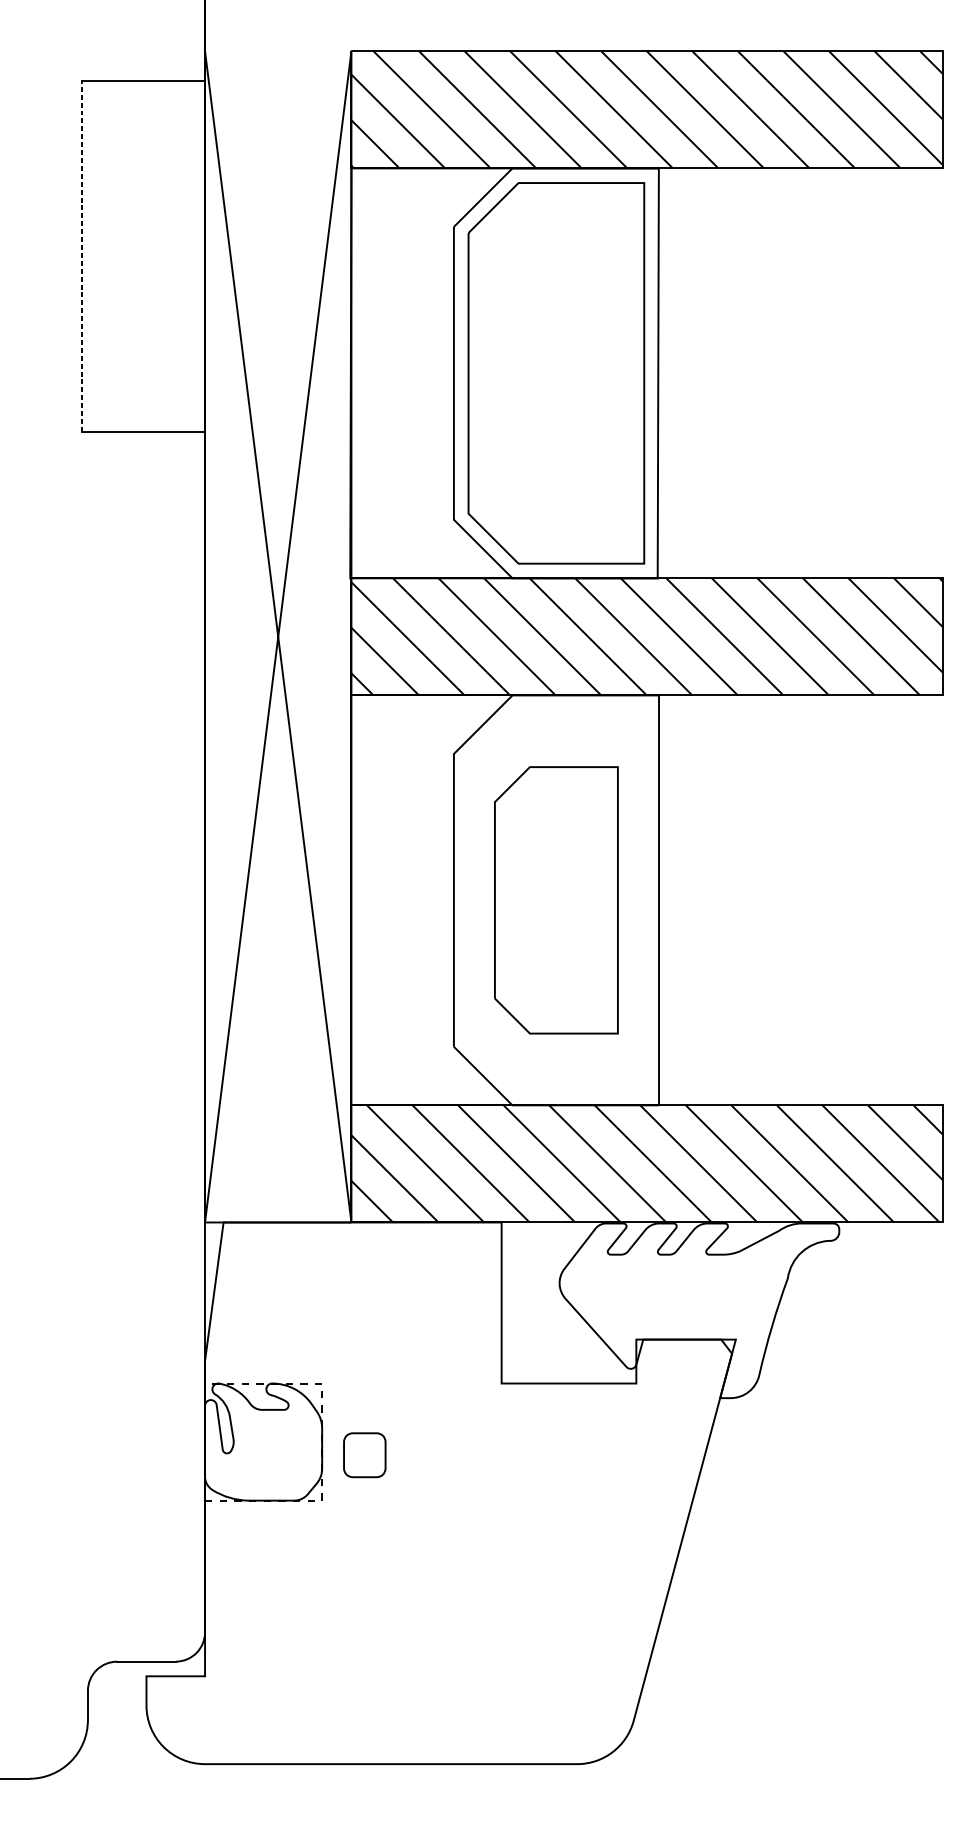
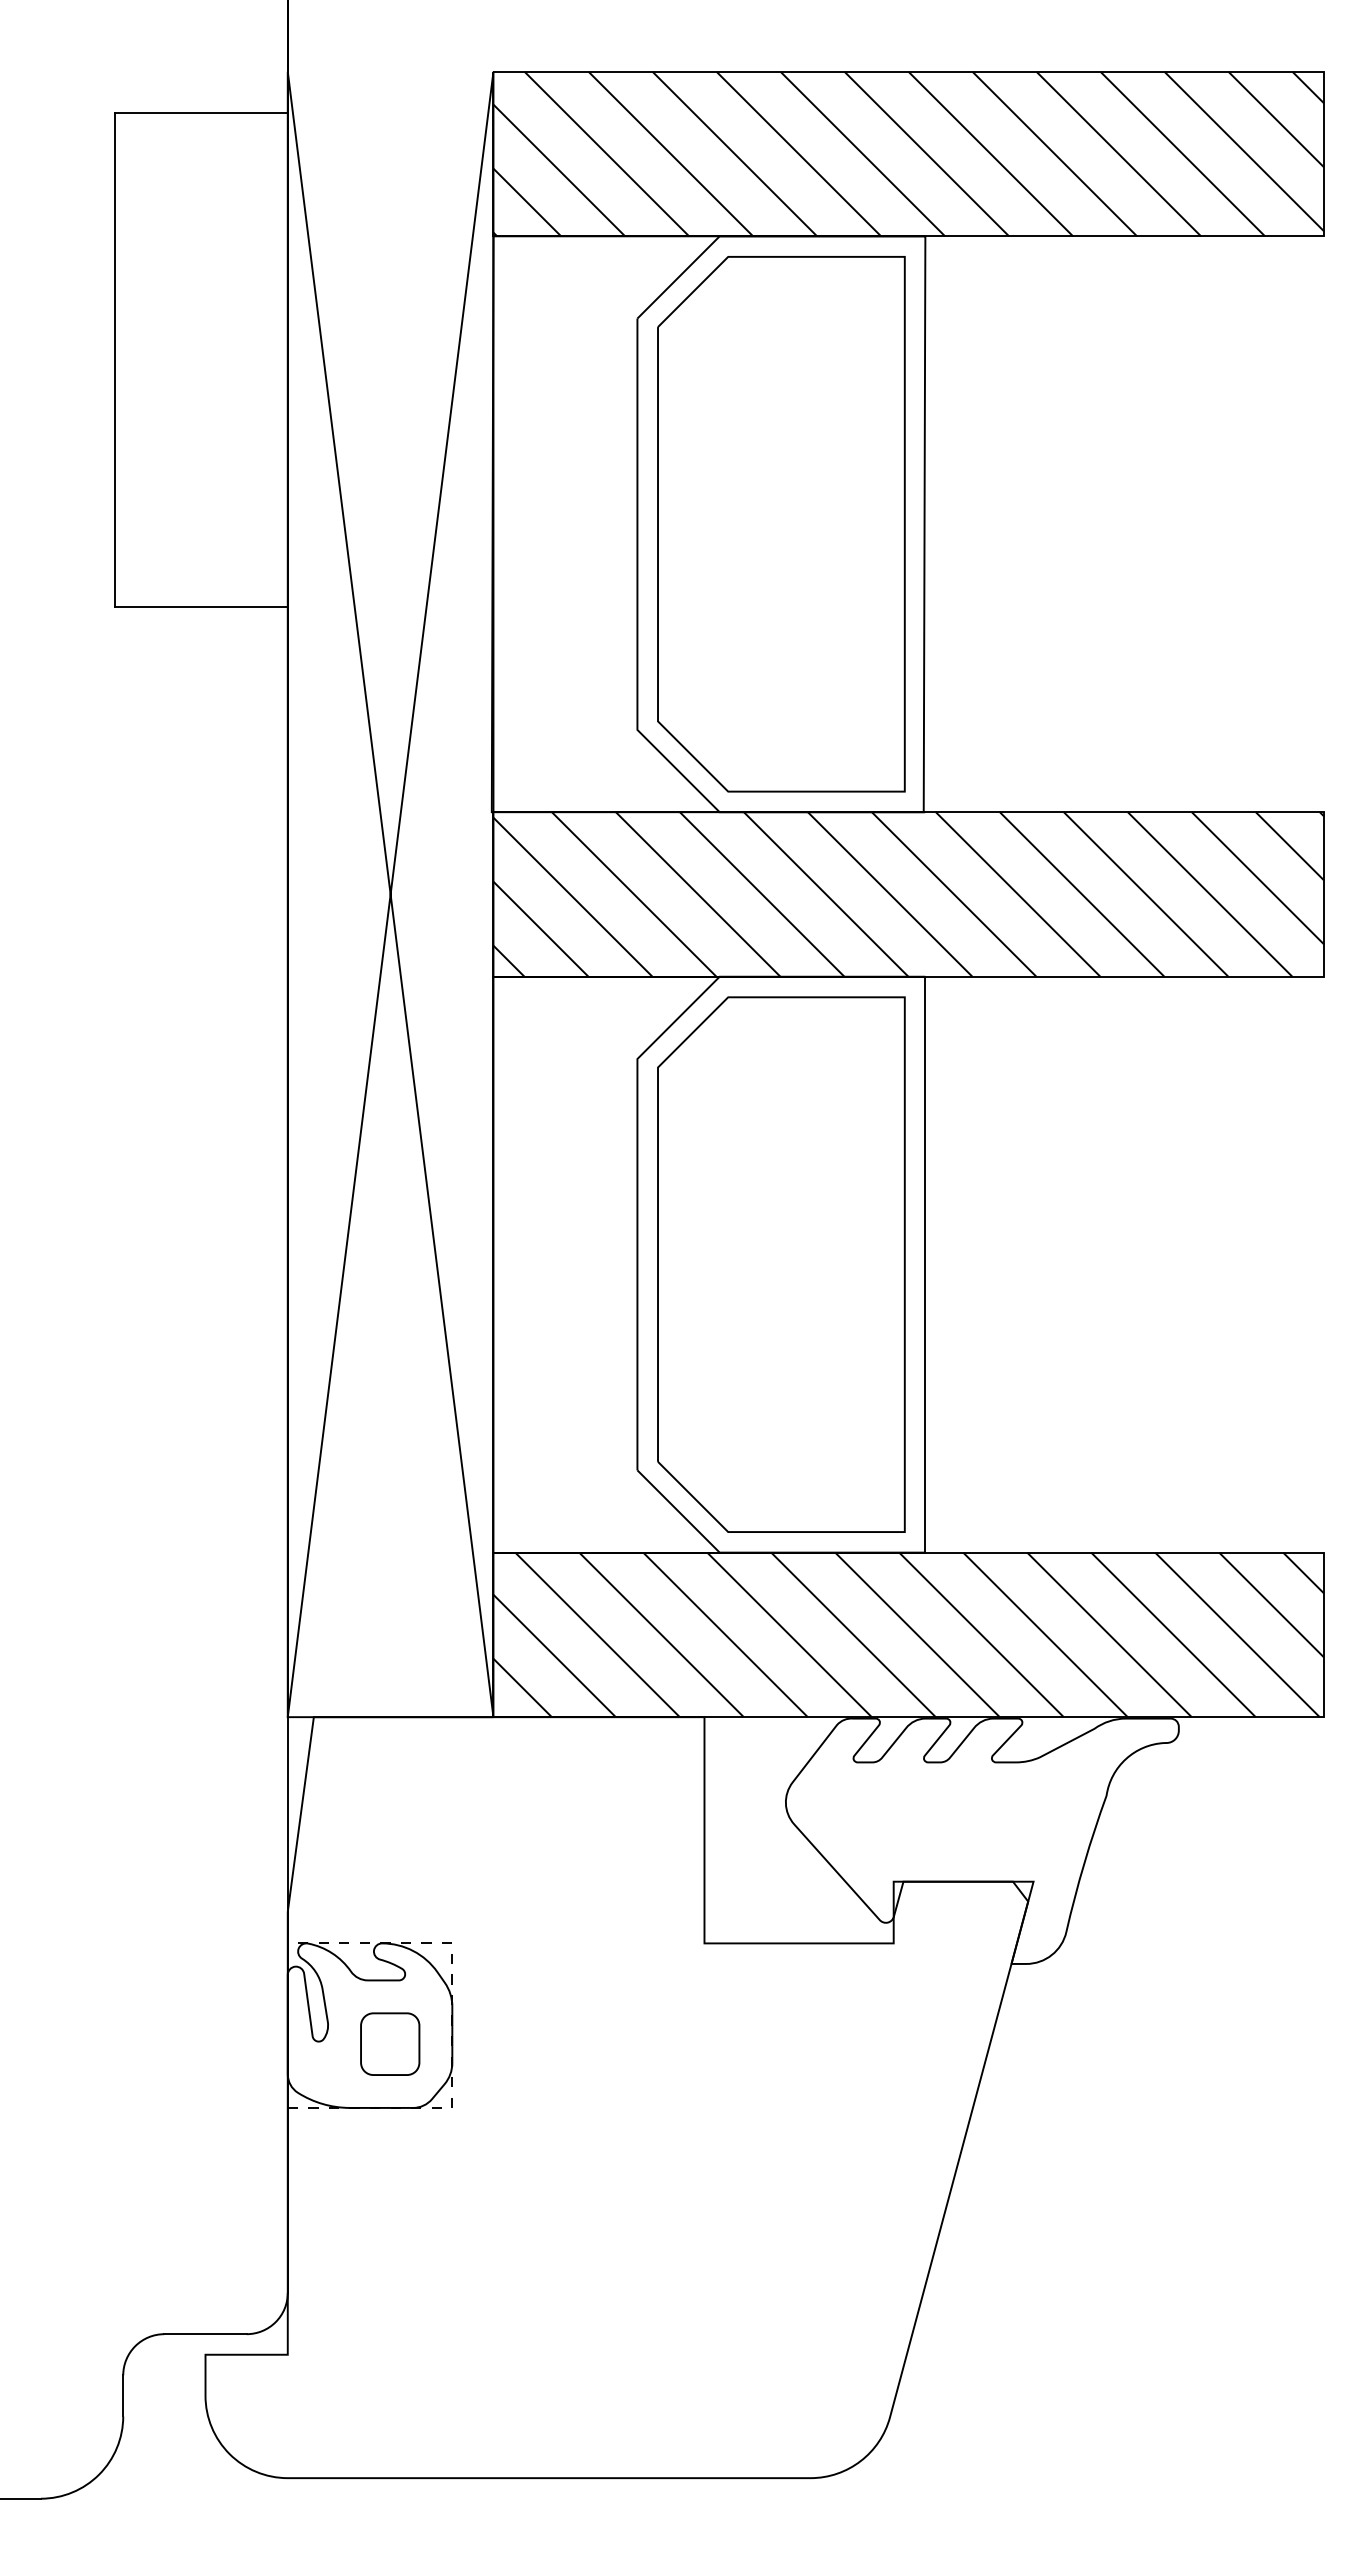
line: (82, 256) -> (115, 359), dashed -> solid
part: (556, 900) -> (781, 1264), size x1.43
part: (364, 1454) -> (390, 2043), moved

